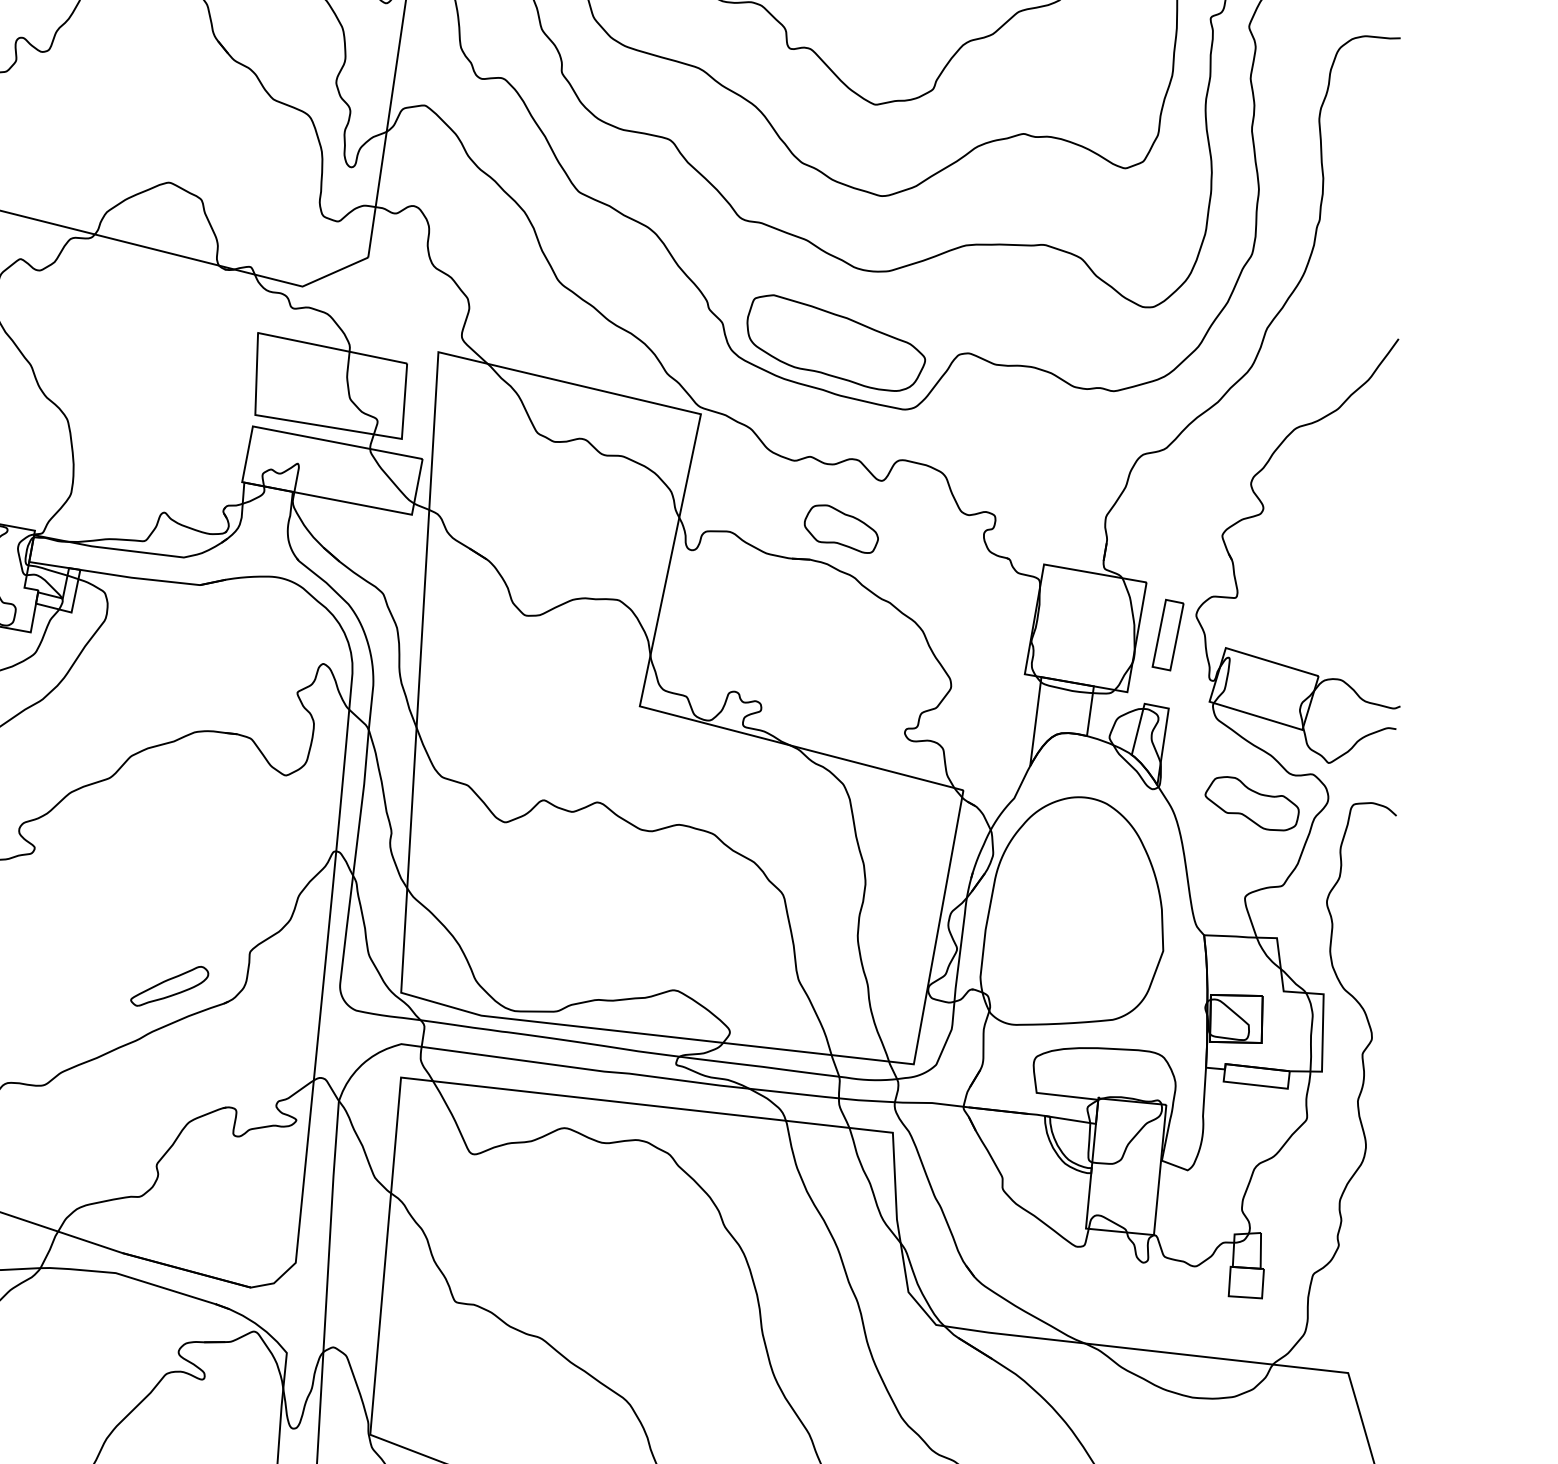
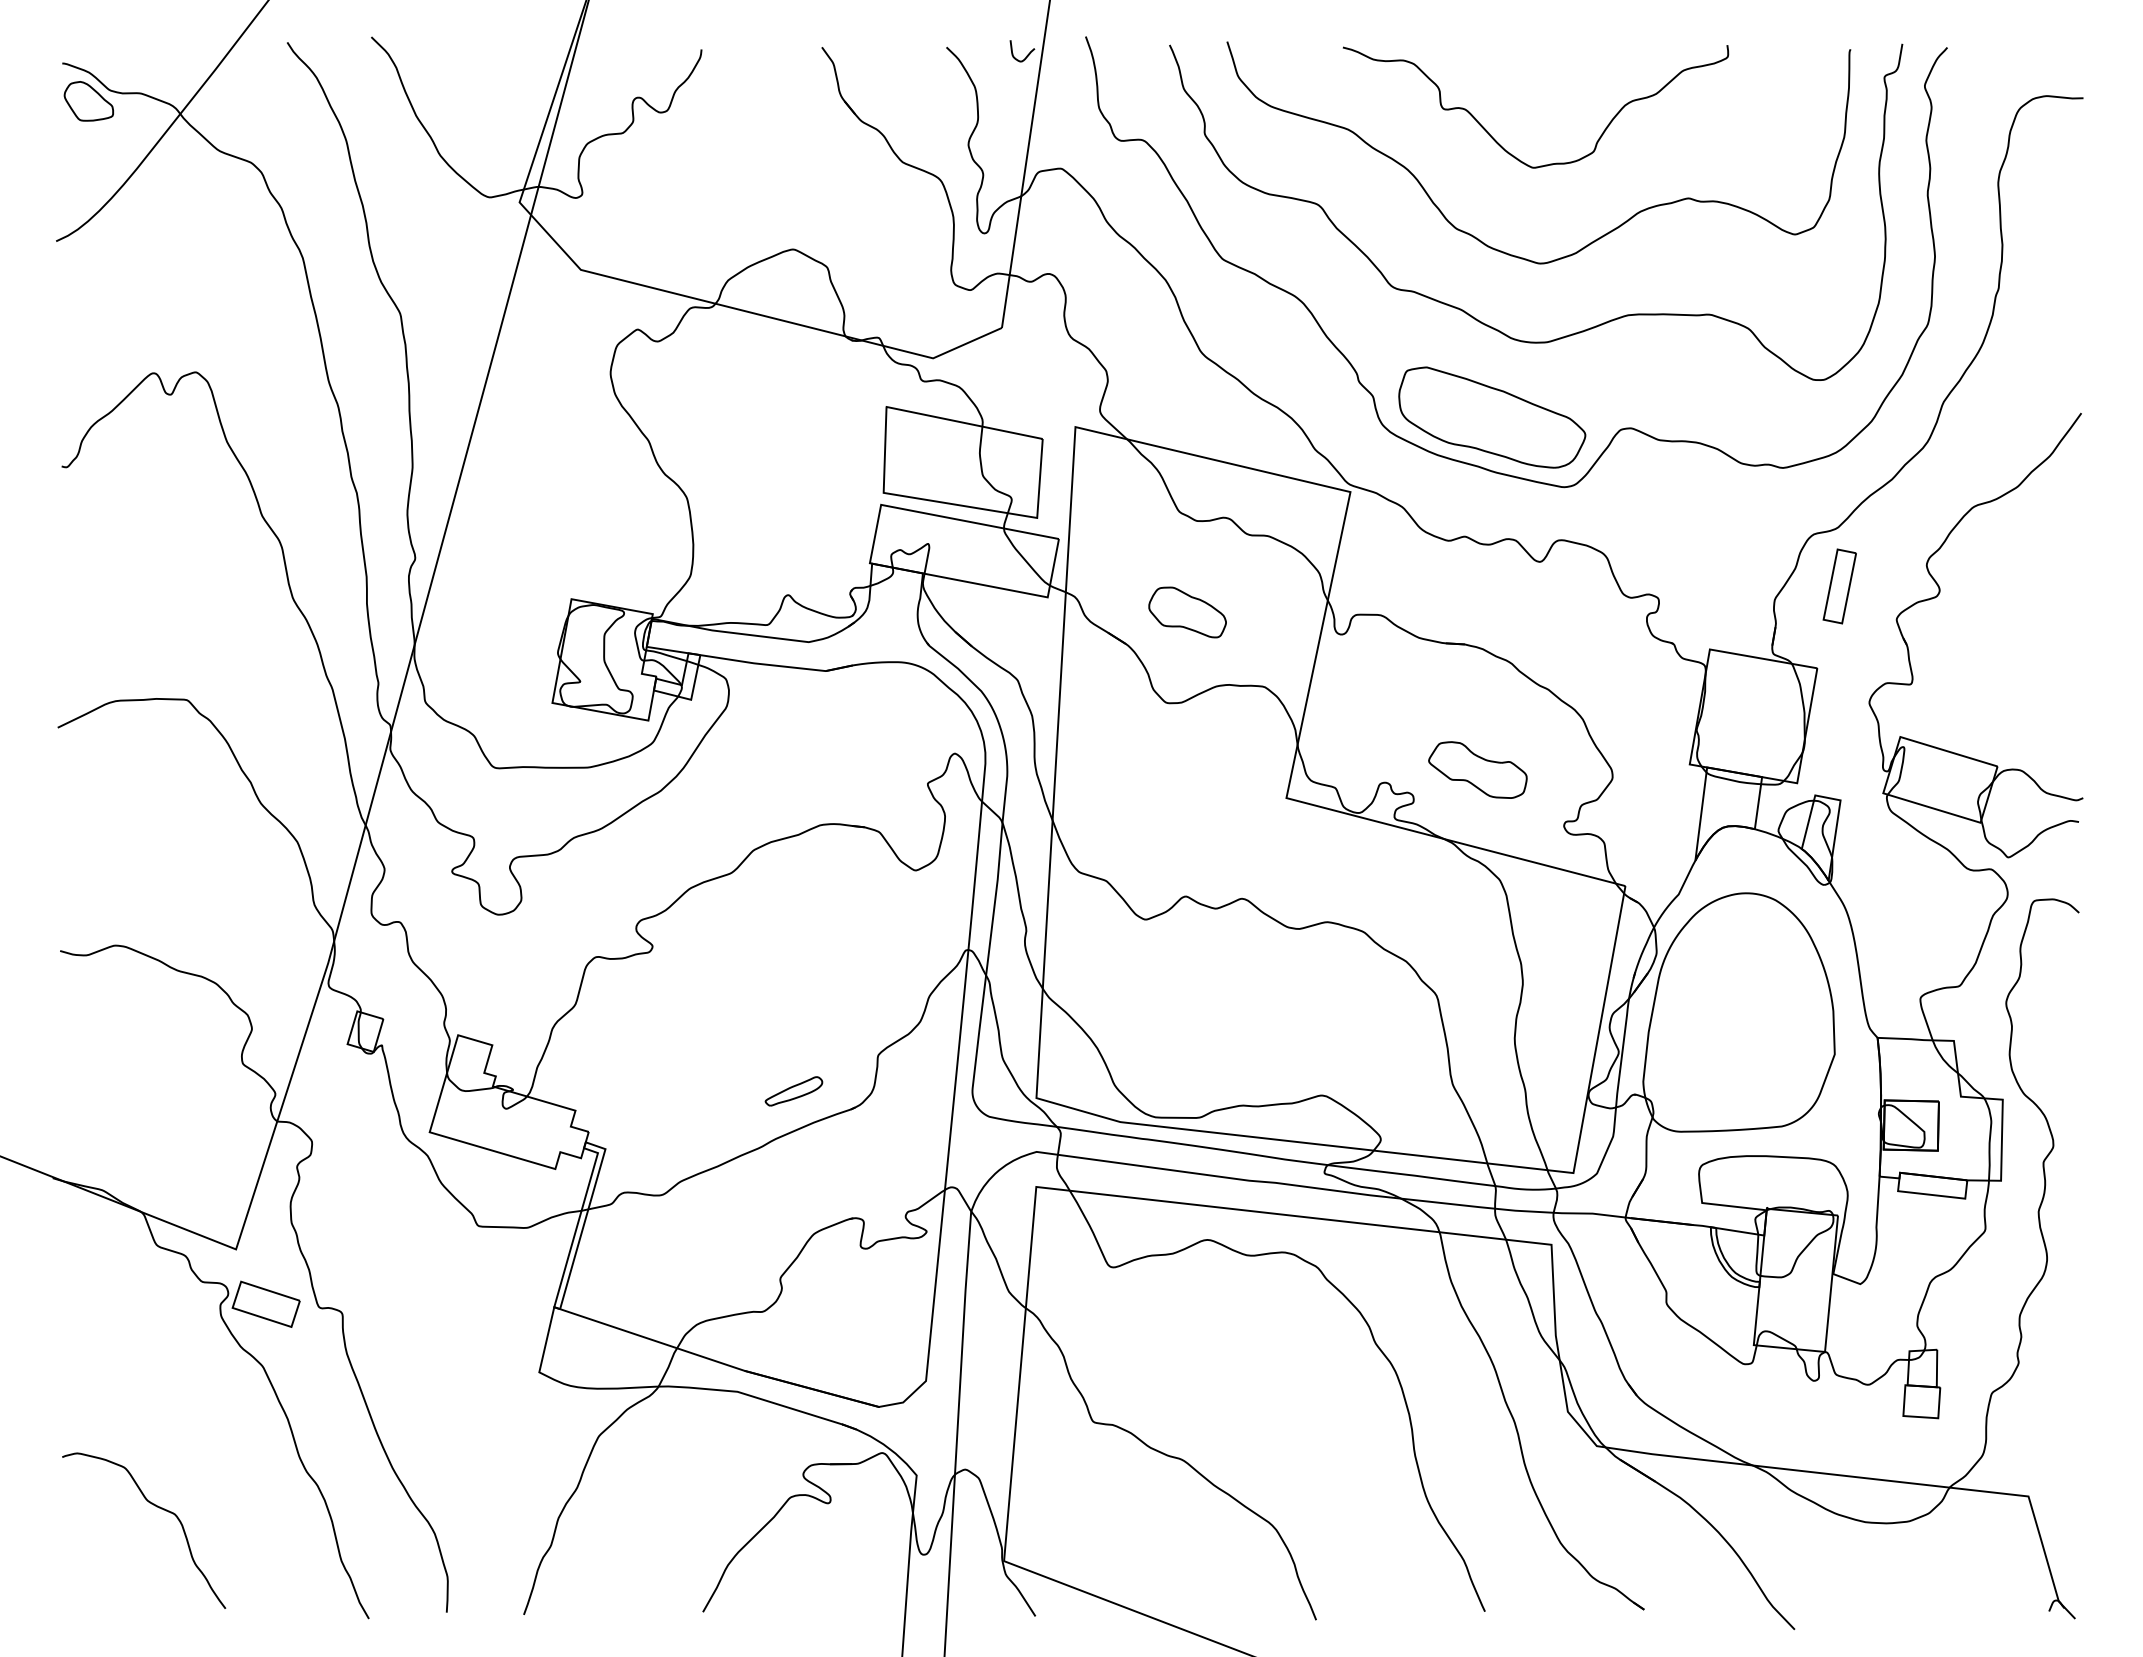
part: (841, 529) -> (1187, 612), moved
part: (1167, 635) -> (1839, 586), moved
part: (1251, 803) -> (1477, 769), moved
part: (169, 986) -> (793, 1091), size x0.7

